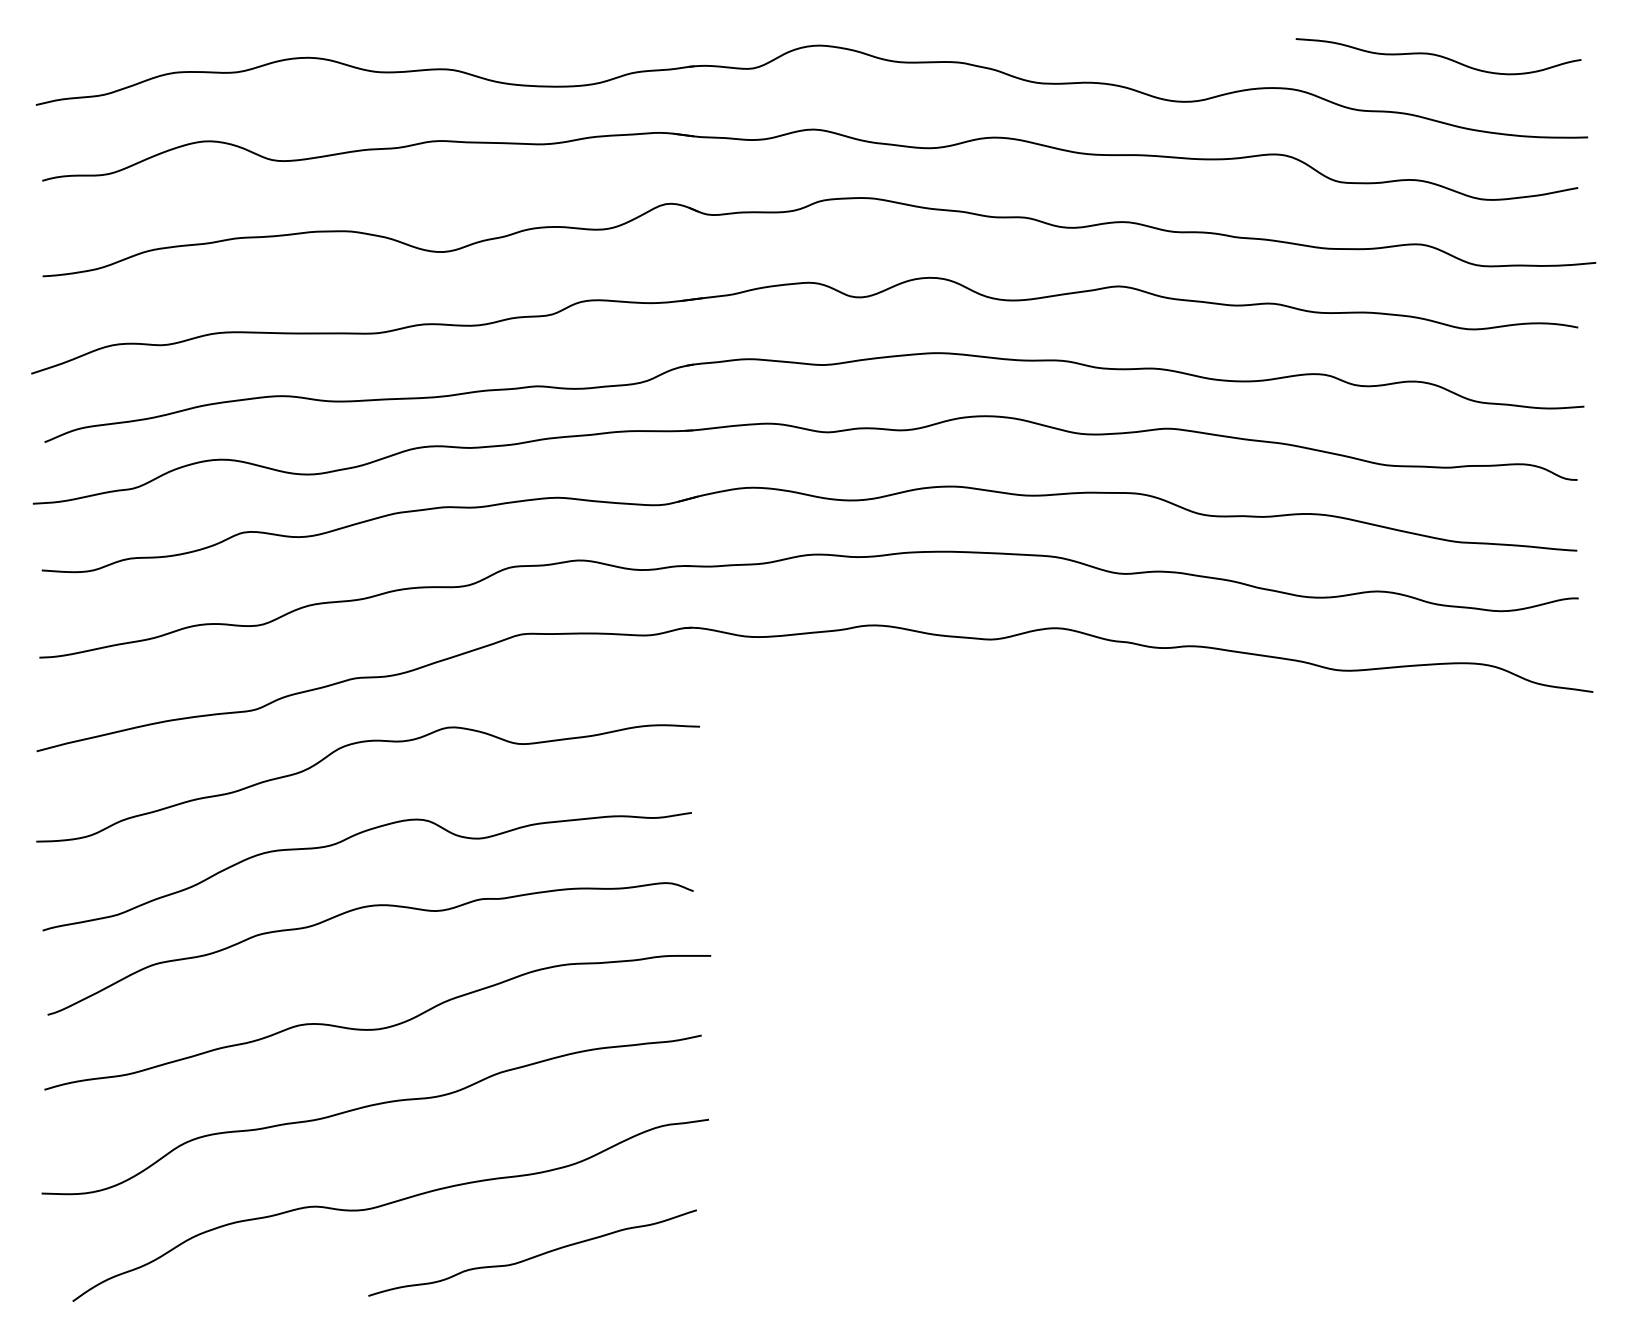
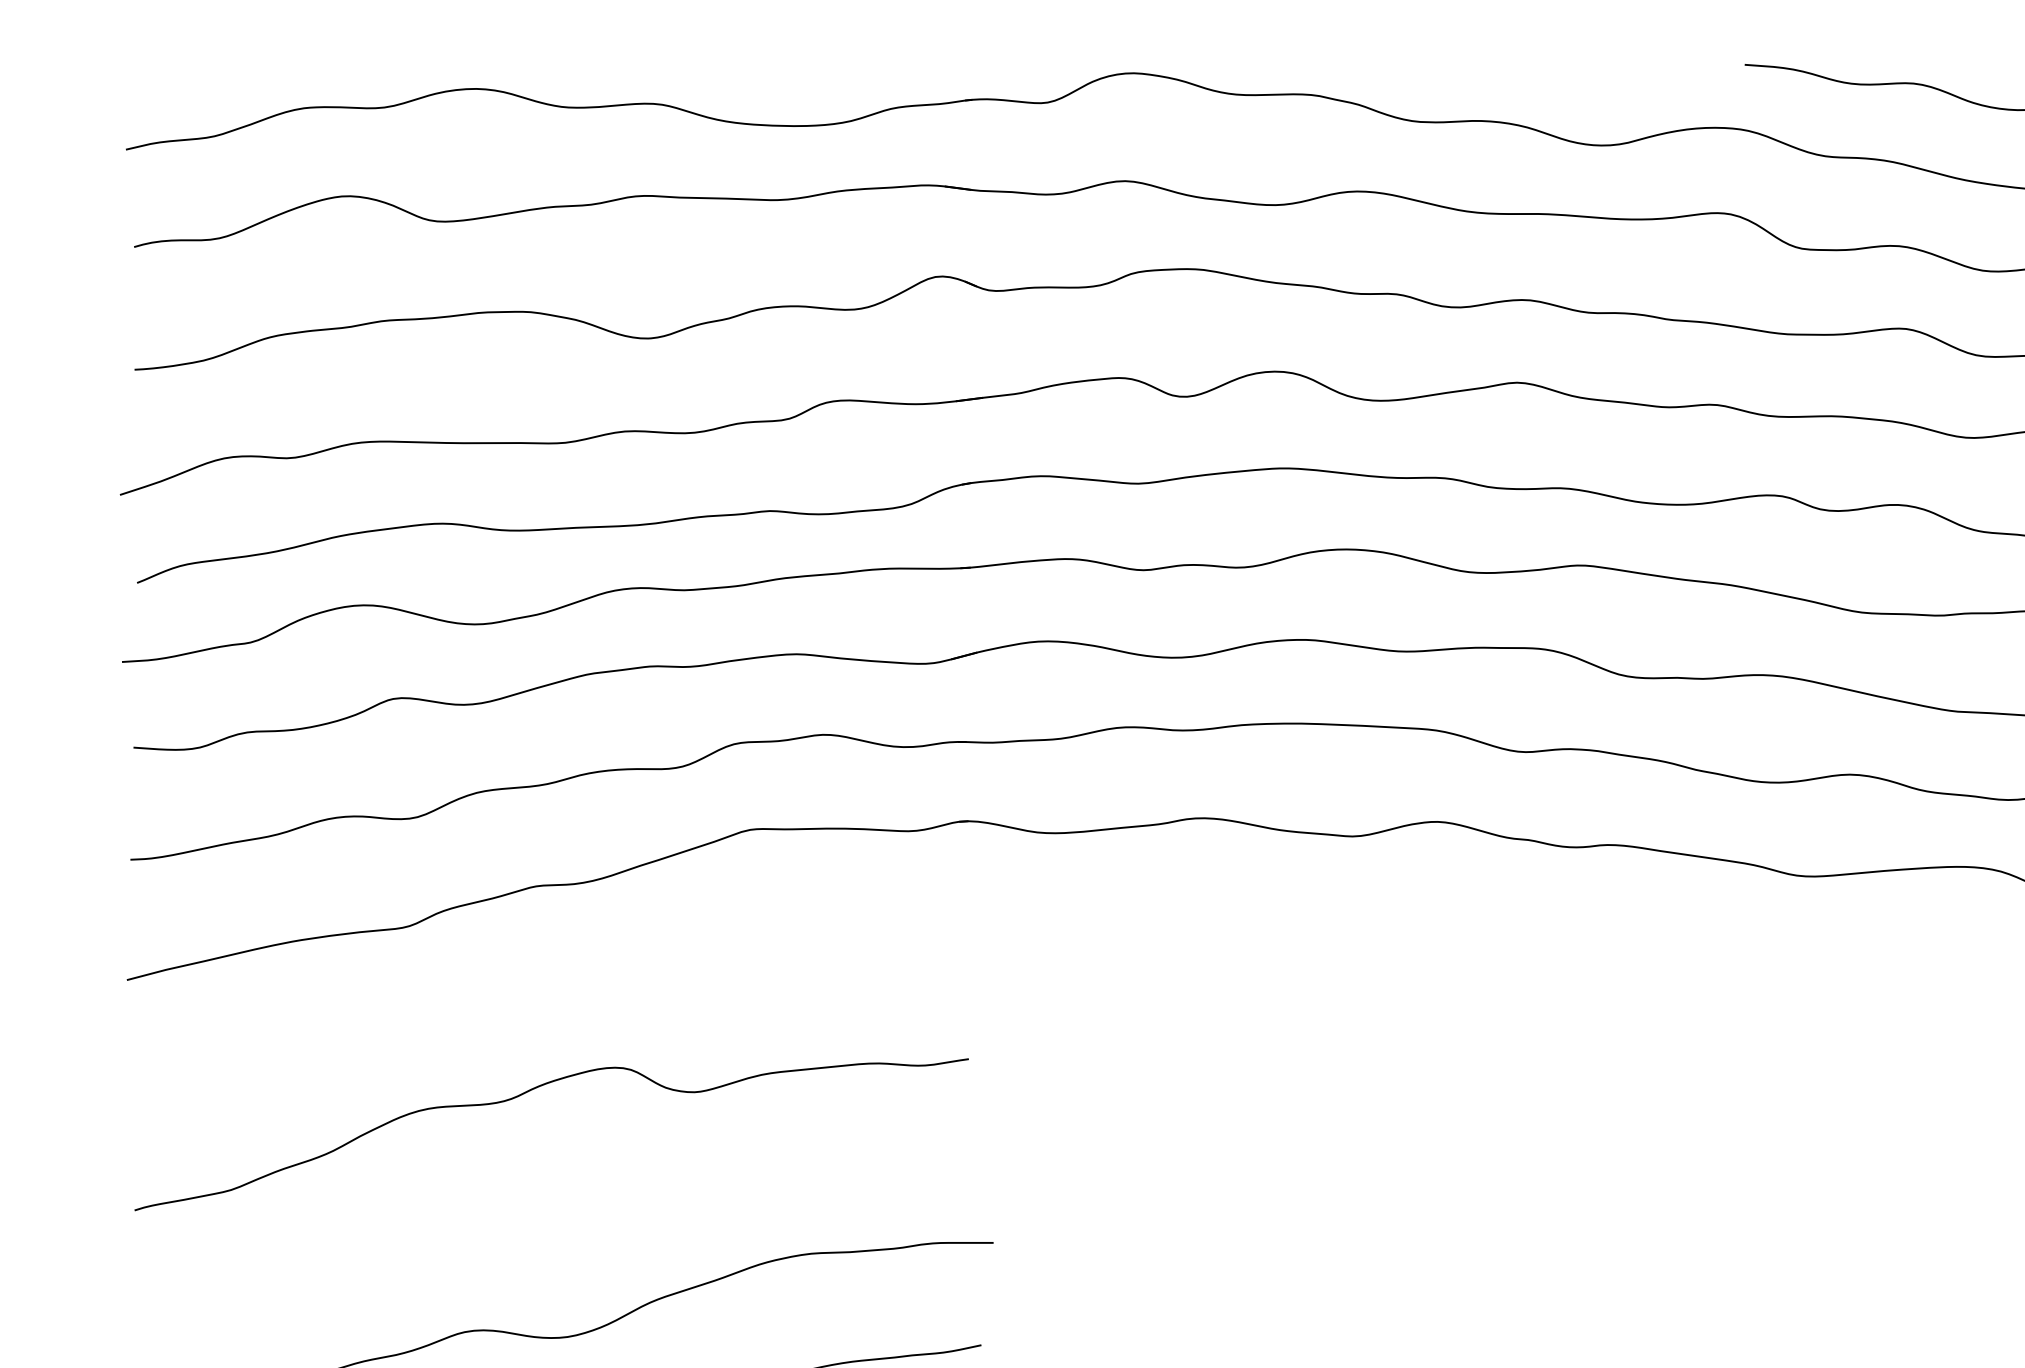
curve: (359, 743) -> (541, 969), removed
curve: (359, 909) -> (541, 1183), removed

